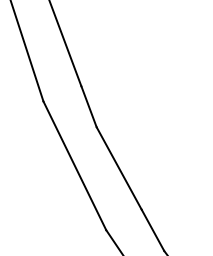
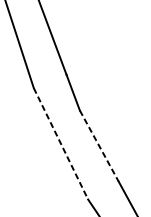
line: (74, 165) -> (60, 143), solid -> dashed
line: (119, 168) -> (99, 146), solid -> dashed

